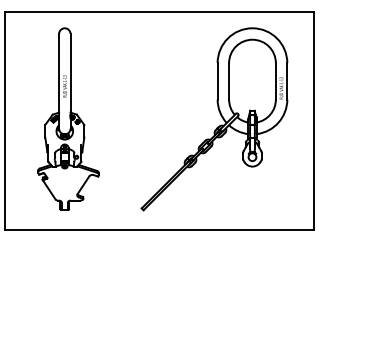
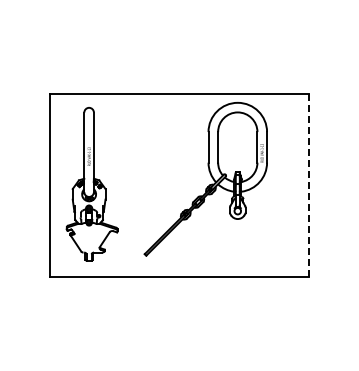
part: (214, 118) -> (205, 178), moved
part: (67, 119) -> (91, 184), moved
line: (314, 120) -> (309, 185), solid -> dashed

